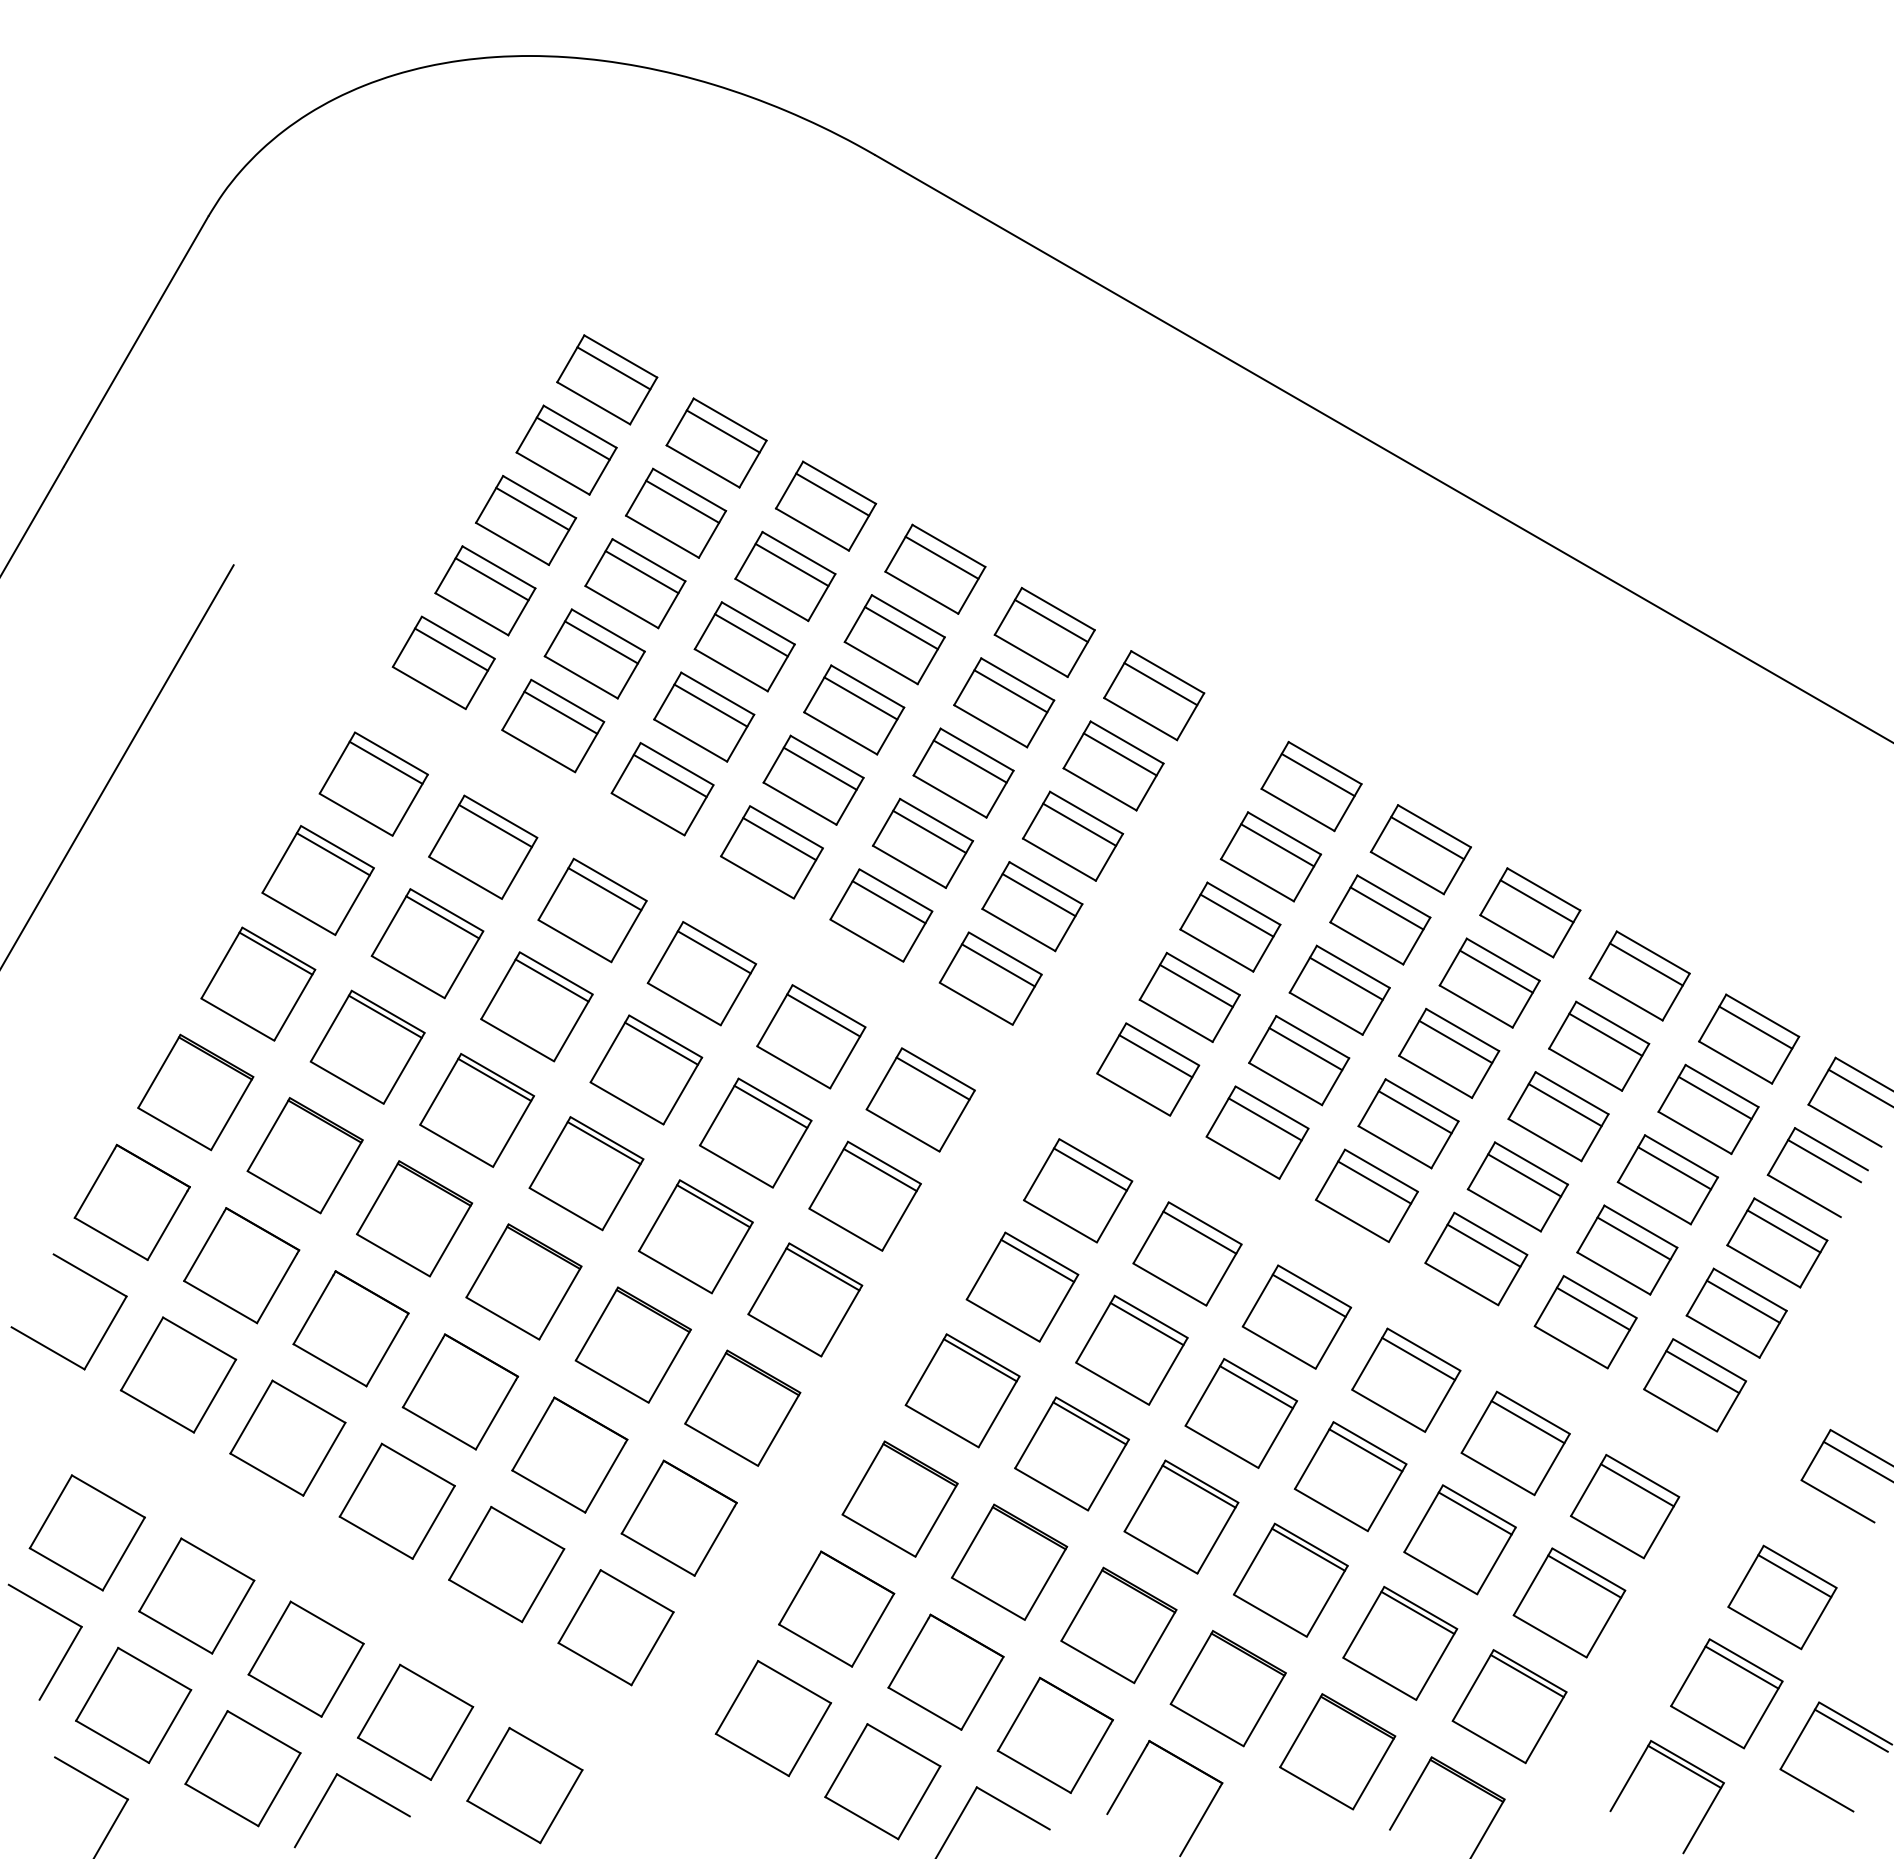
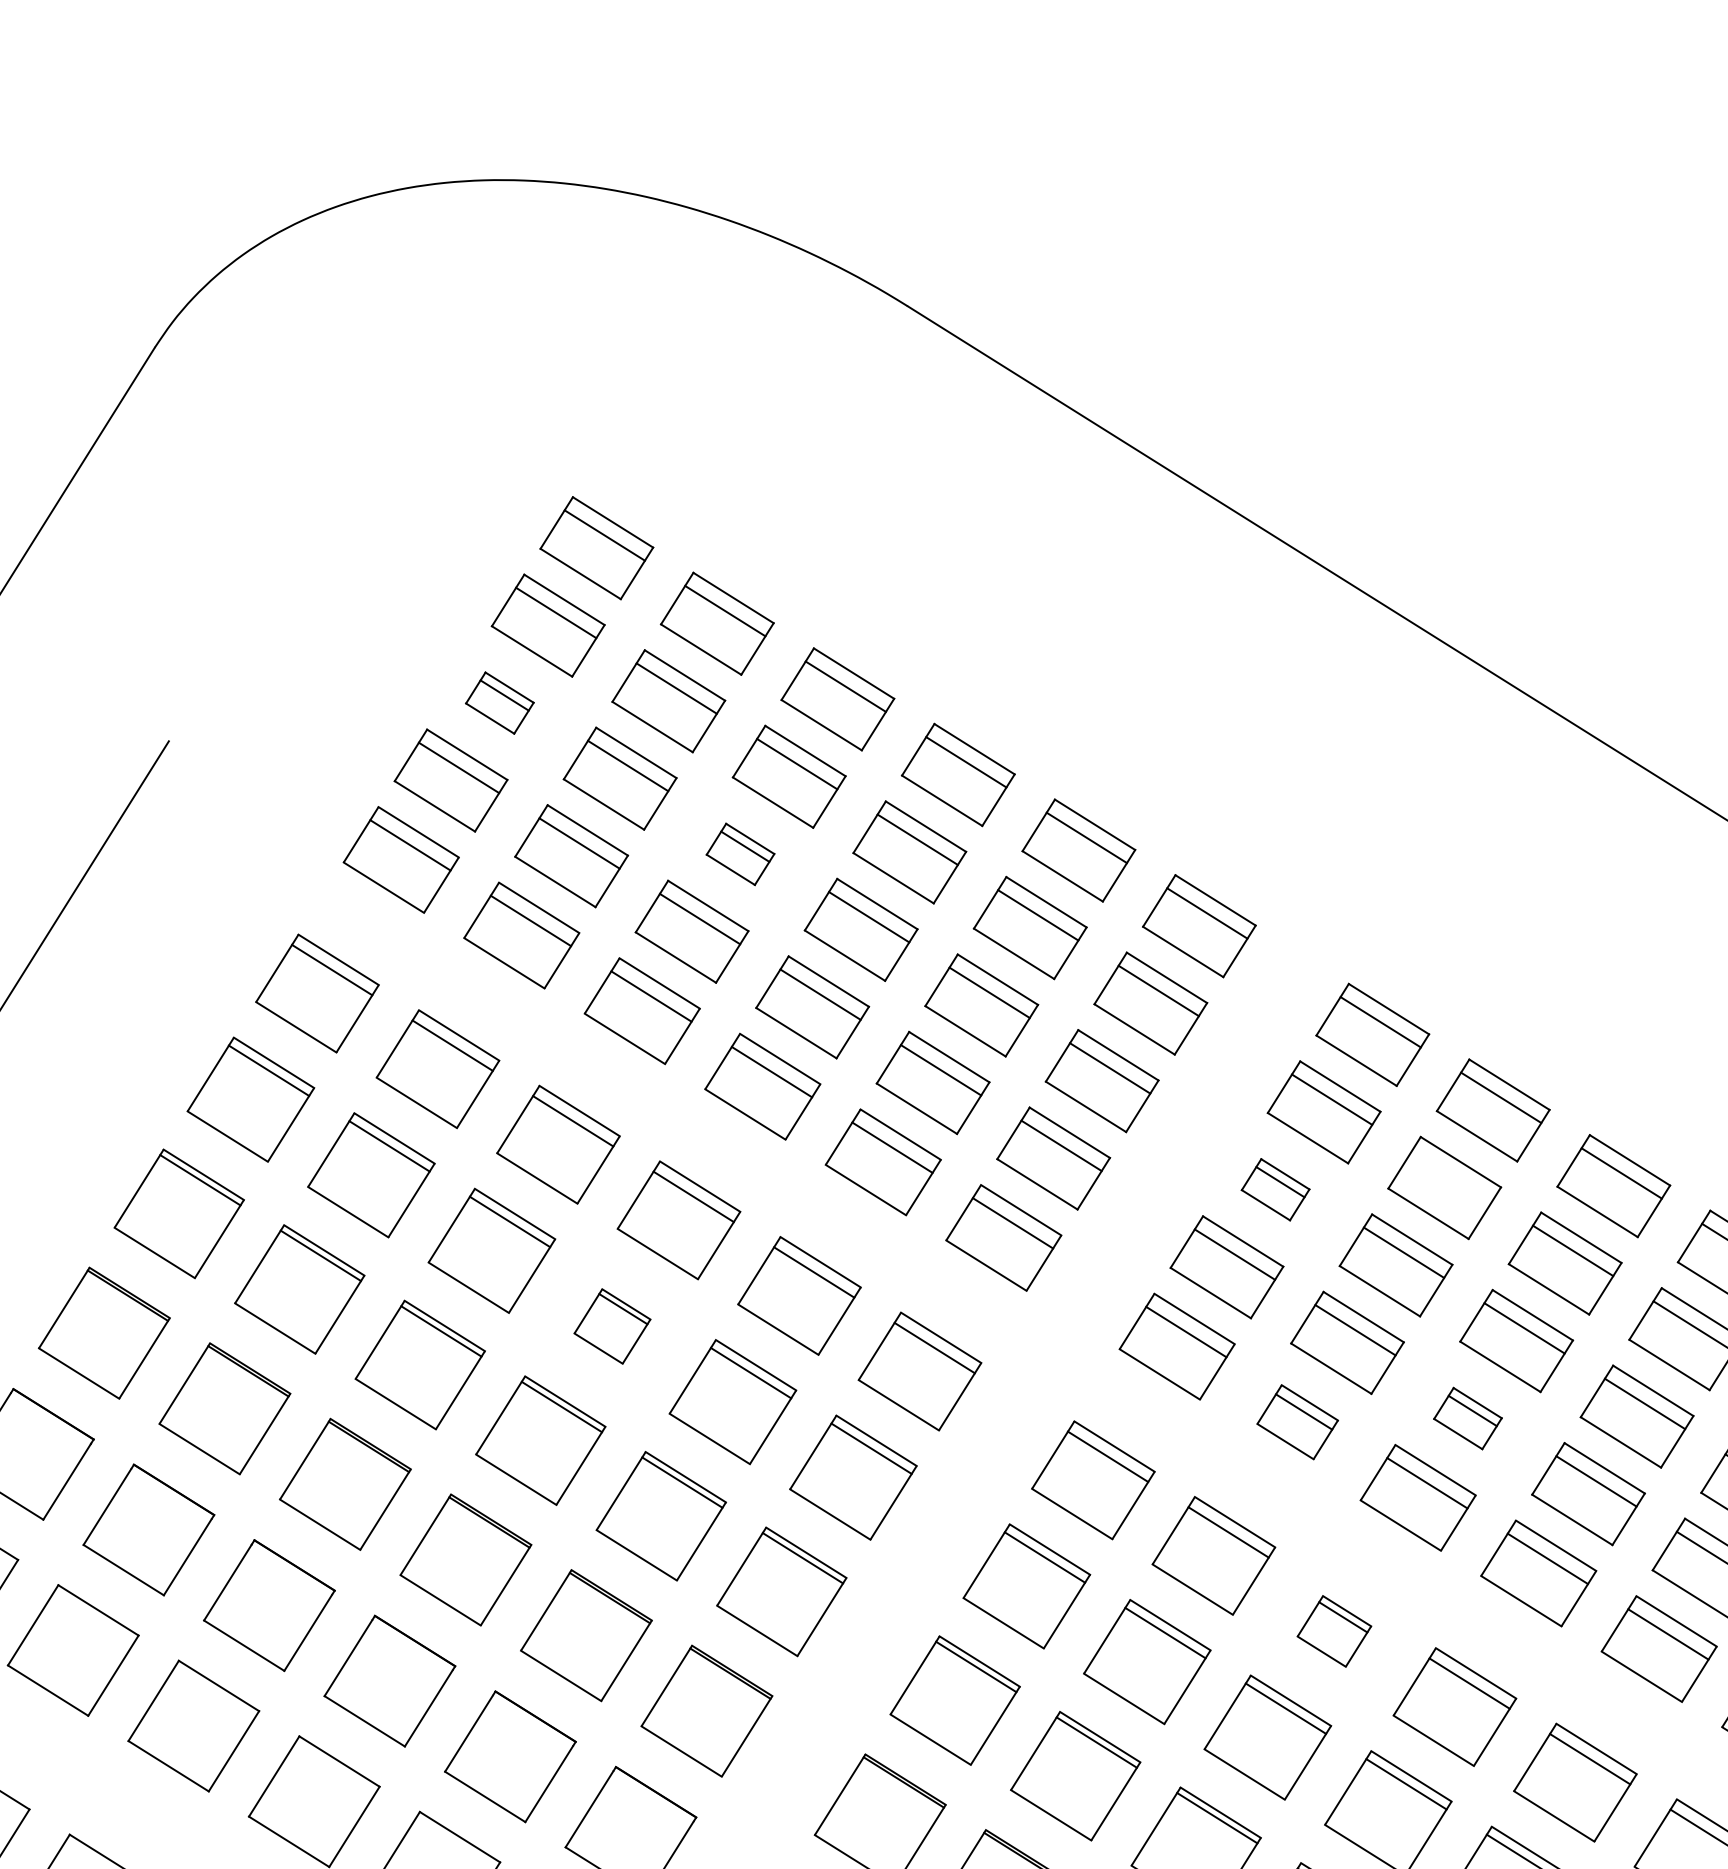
part: (526, 520) -> (500, 703), size x0.6
part: (744, 646) -> (740, 853), size x0.6
line: (1386, 908) -> (1452, 1175), removed
part: (1230, 926) -> (1275, 1189), size x0.6
part: (646, 1069) -> (612, 1325), size x0.6
part: (1408, 1123) -> (1467, 1418), size x0.6
part: (1257, 1132) -> (1297, 1422), size x0.7
part: (1296, 1316) -> (1333, 1630), size x0.6

